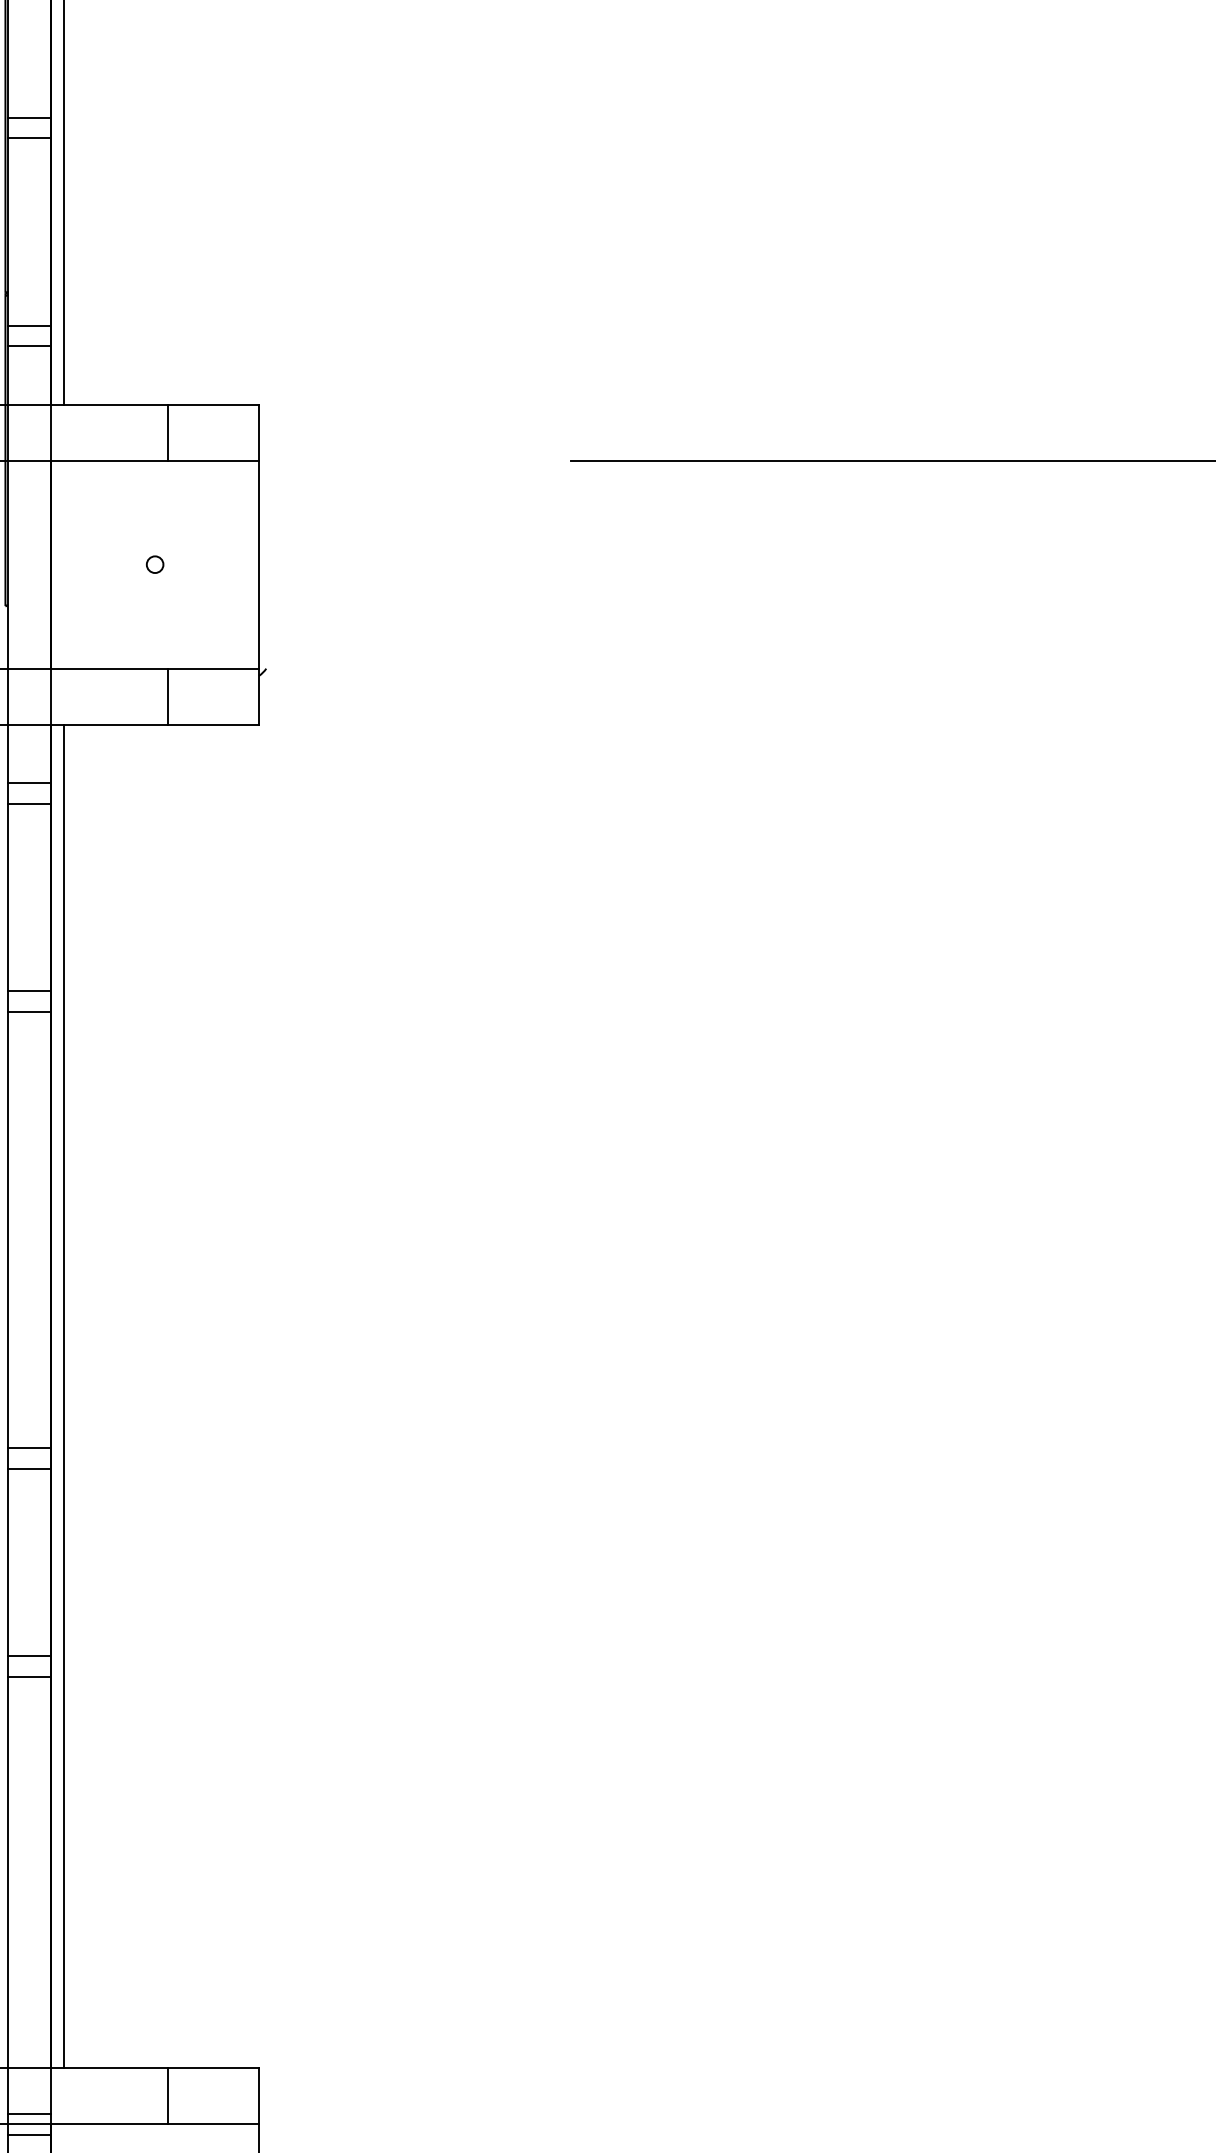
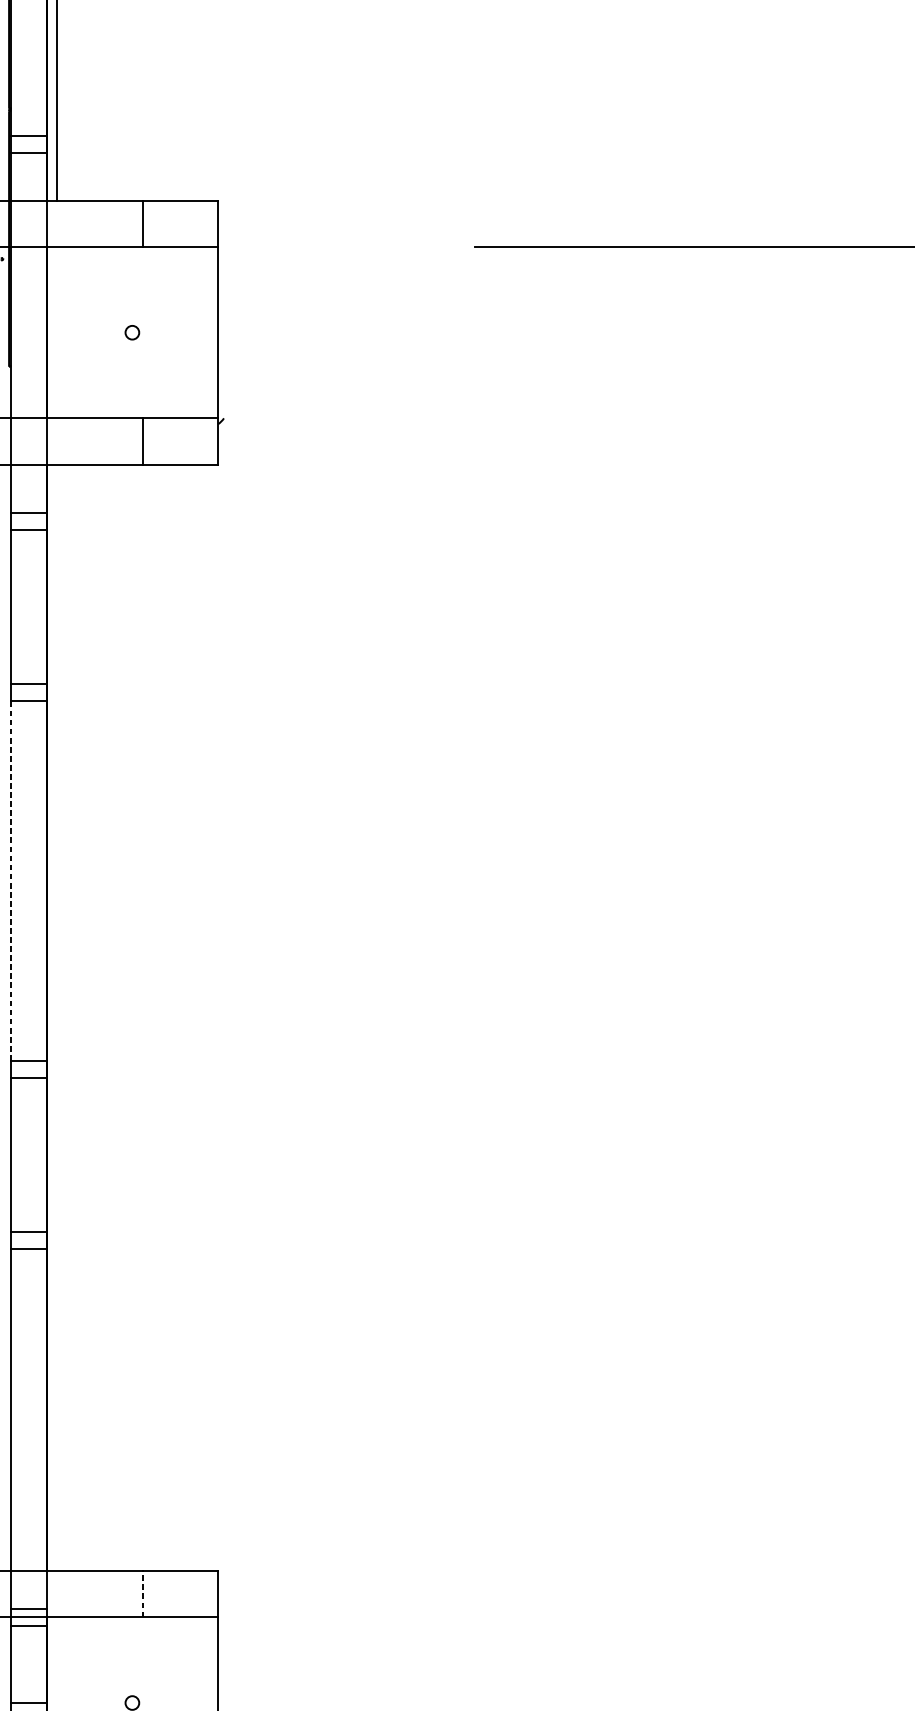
line: (7, 1229) -> (10, 880), solid -> dashed
line: (63, 1395) -> (56, 1017), removed
line: (168, 2095) -> (143, 1593), solid -> dashed

